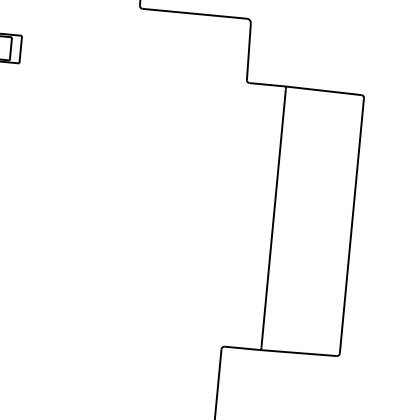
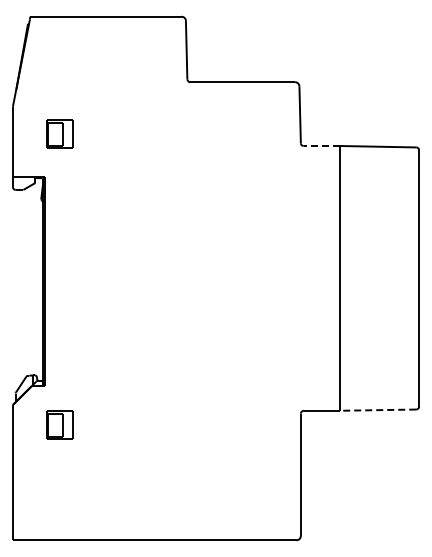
line: (267, 85) -> (321, 146), solid -> dashed
line: (299, 353) -> (378, 410), solid -> dashed

